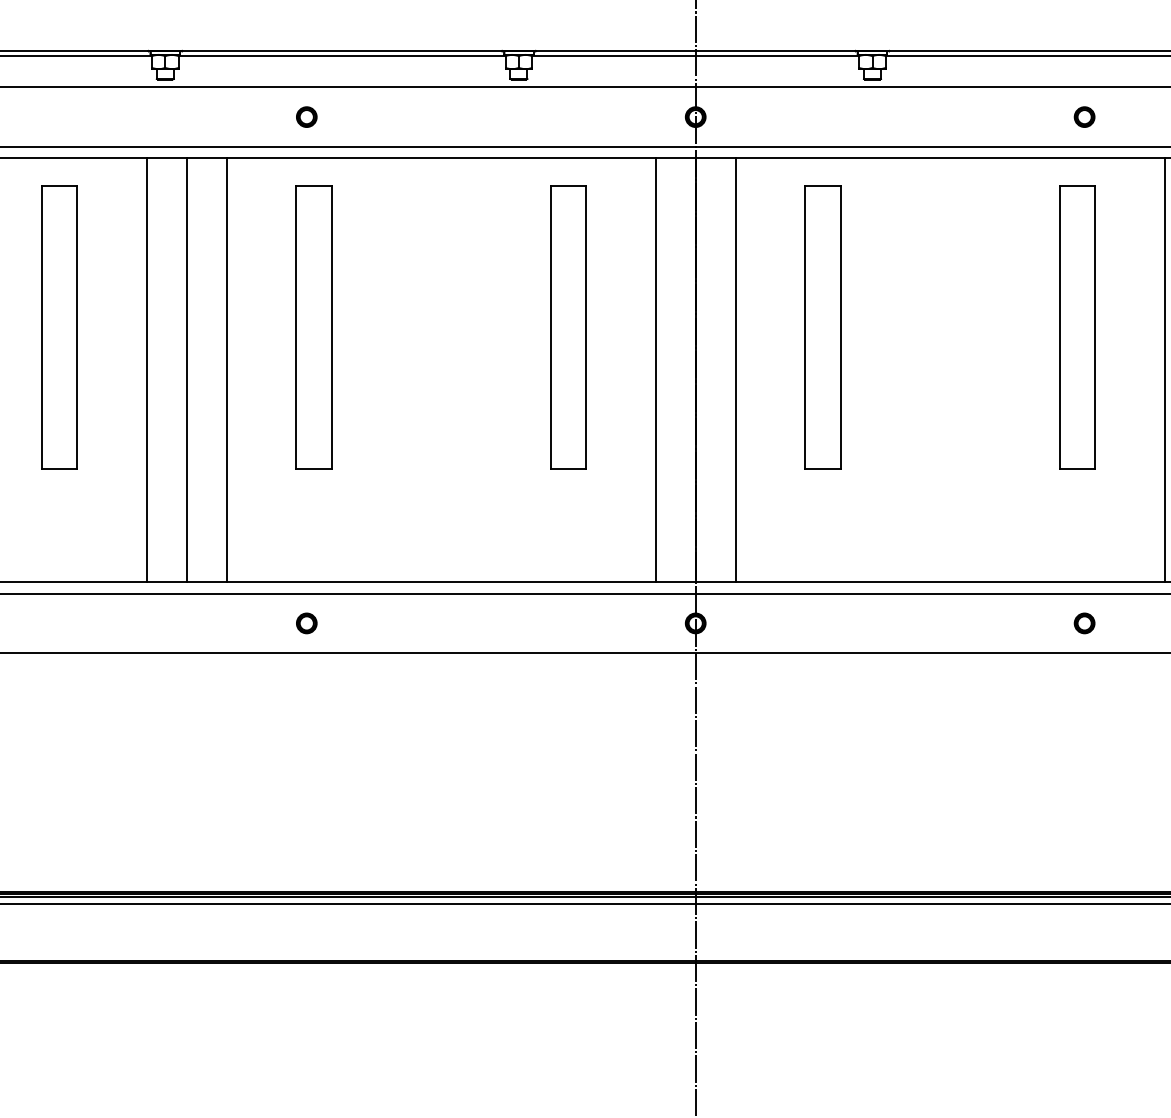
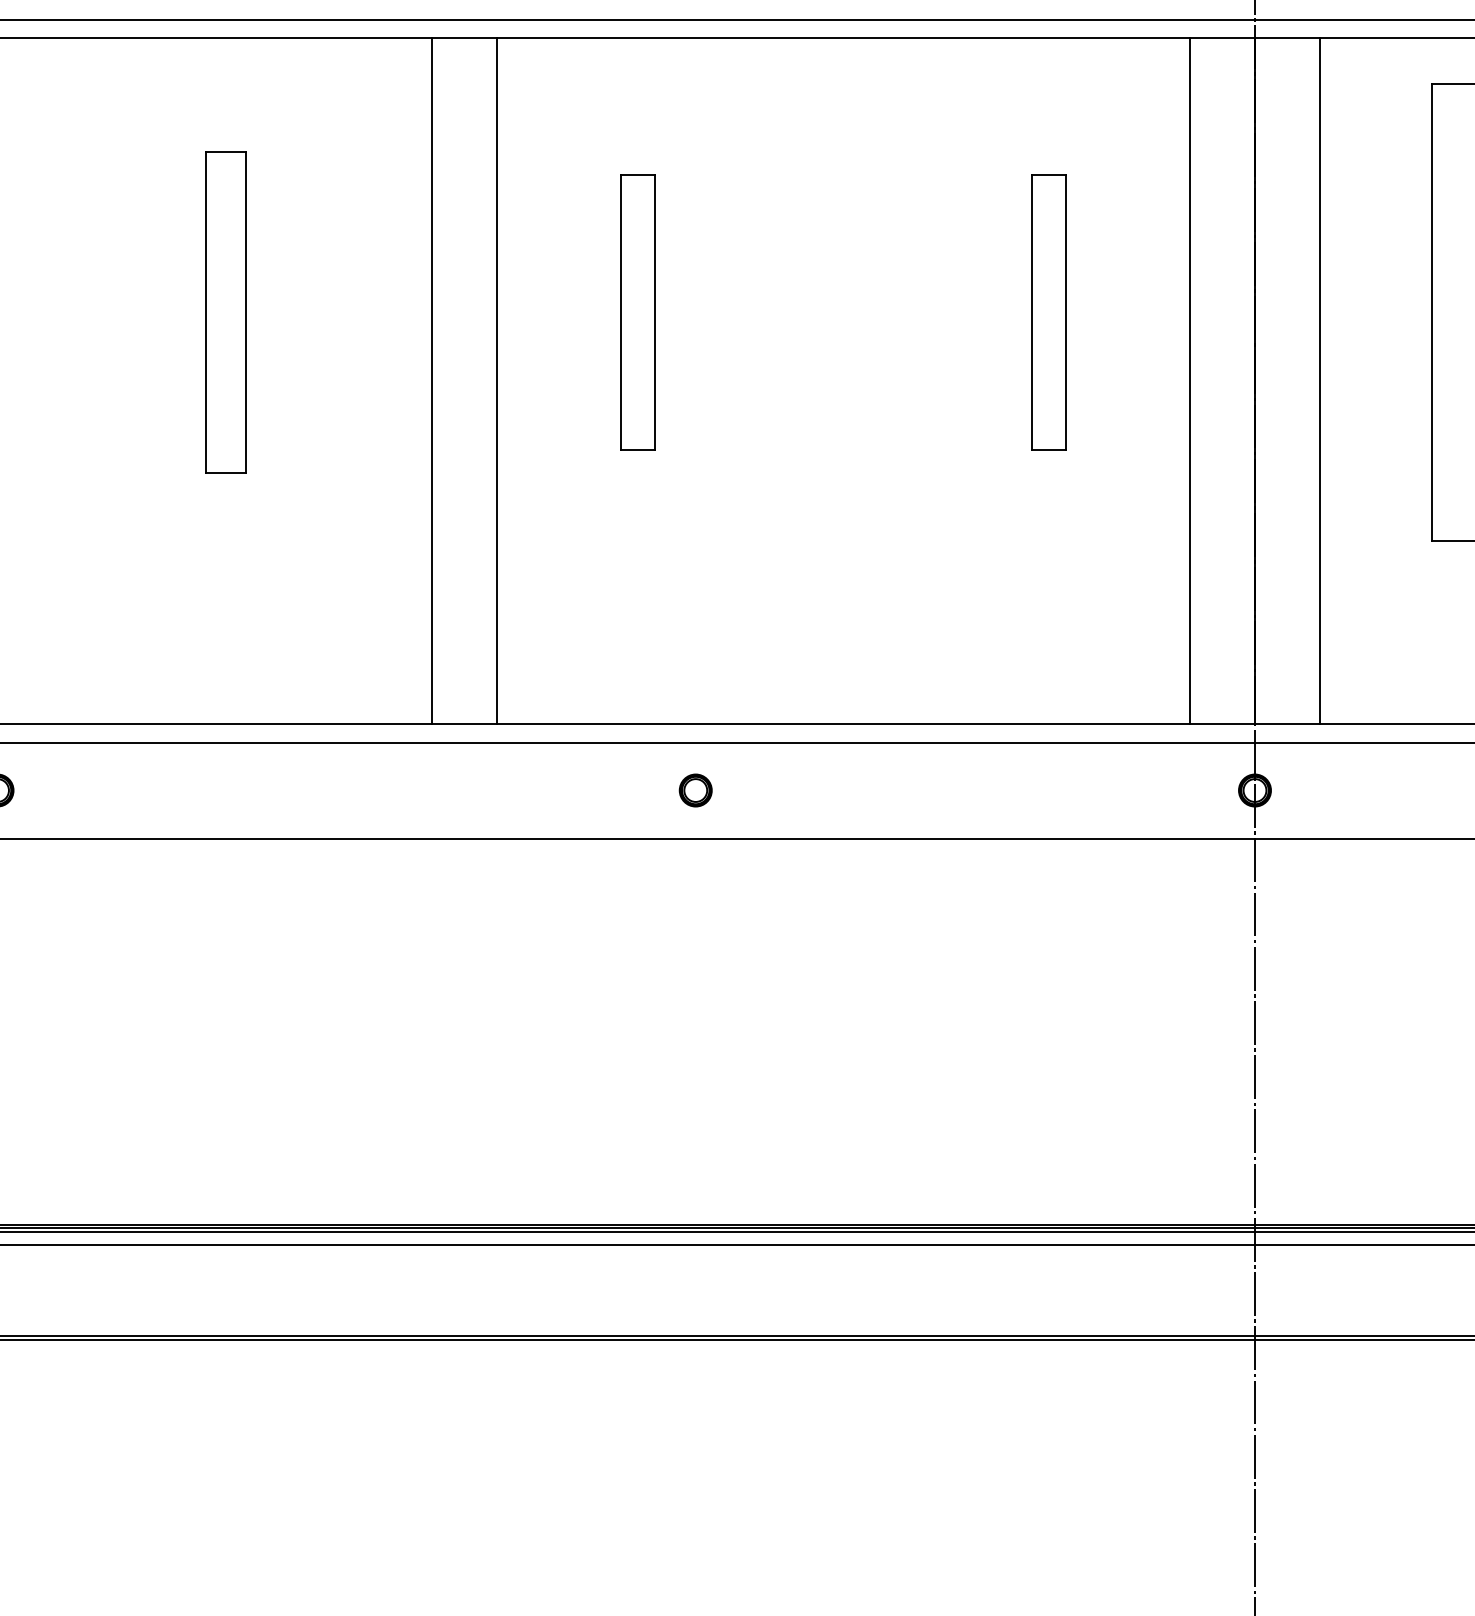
part: (59, 327) -> (226, 312), size x0.7
part: (313, 327) -> (637, 312), size x0.6
part: (568, 327) -> (1049, 312), size x0.6
line: (146, 370) -> (367, 381), removed
part: (306, 623) -> (695, 790), moved

